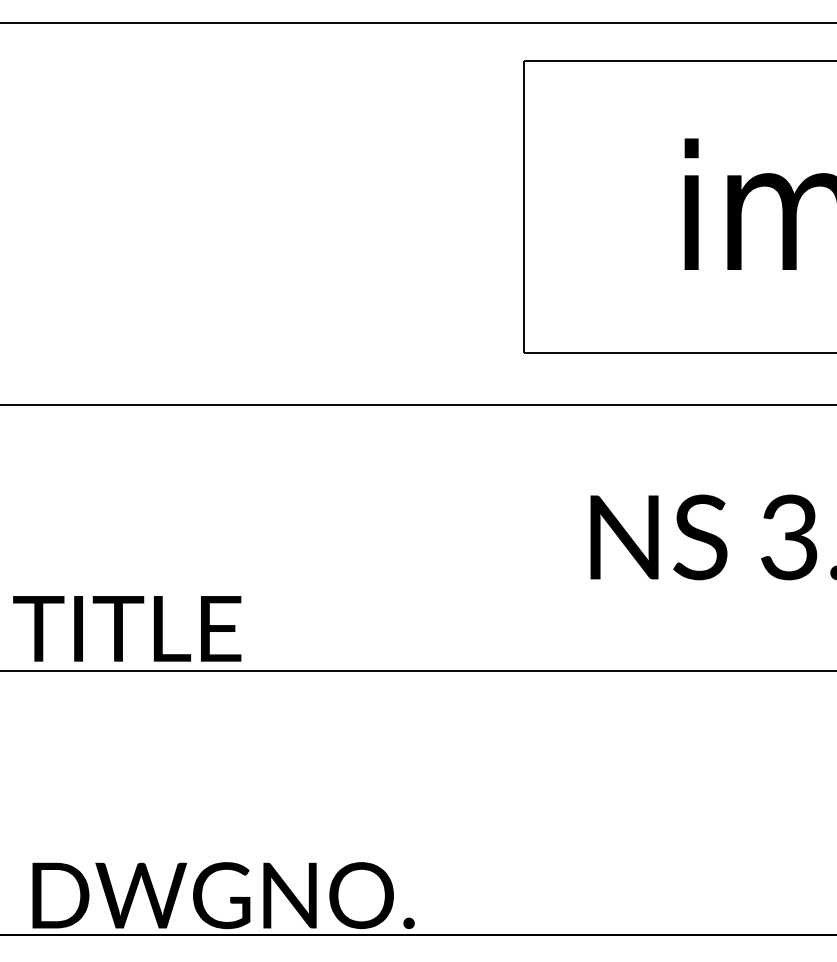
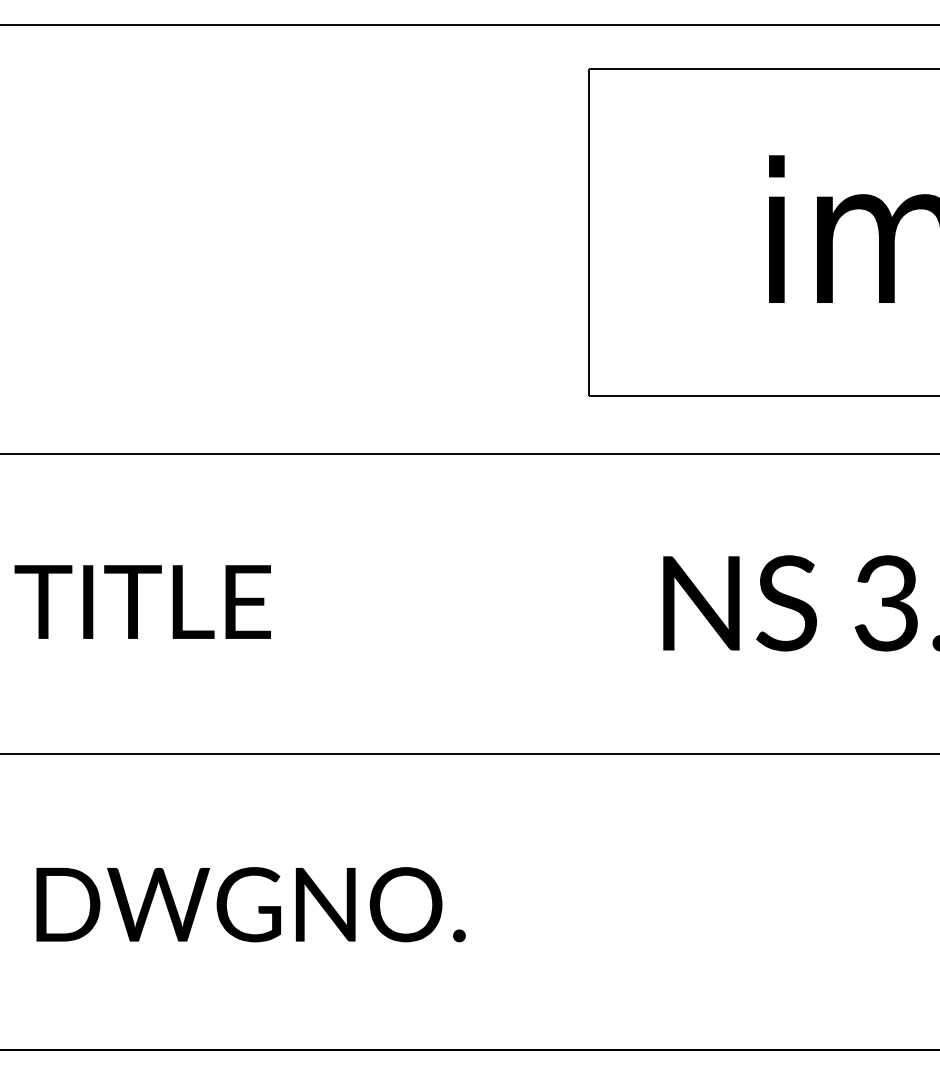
text: (126, 628) -> (142, 601), moved
text: (223, 895) -> (250, 904), moved

